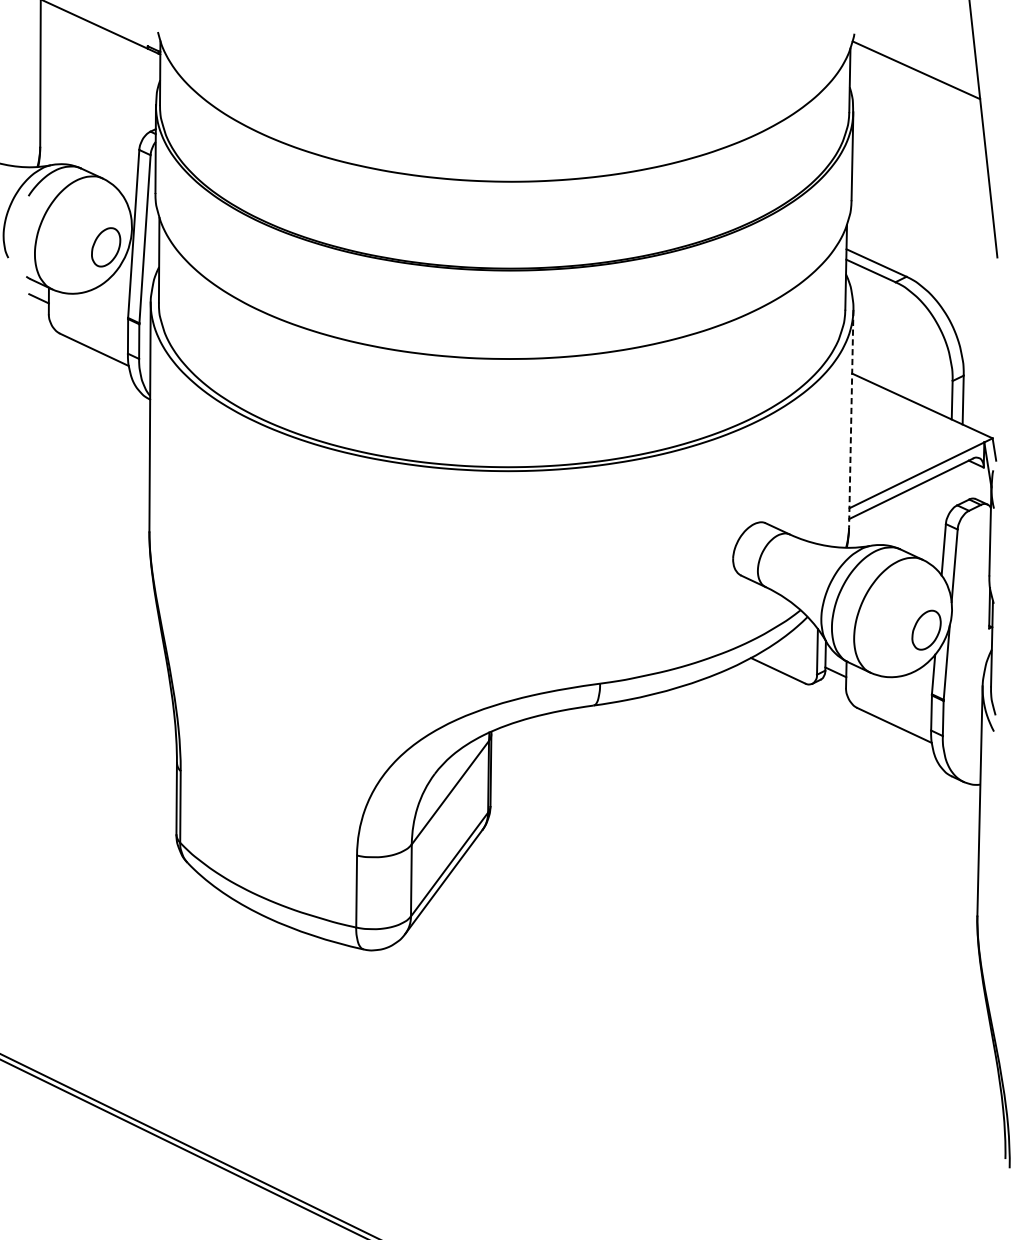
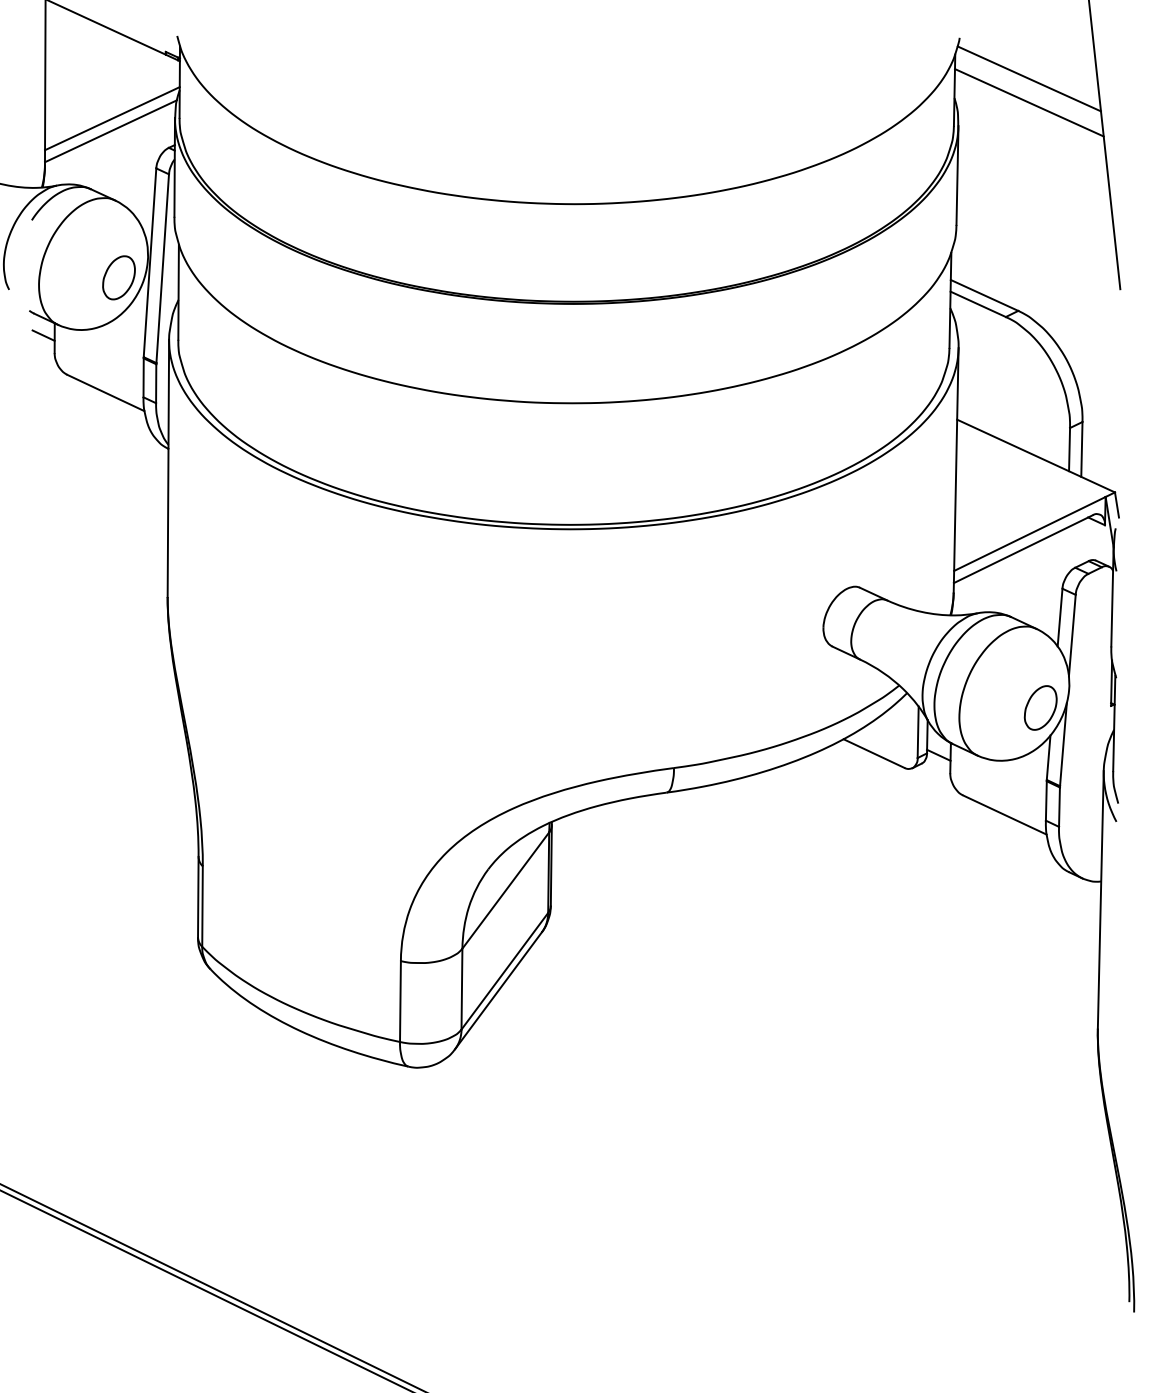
line: (916, 91) -> (1029, 102), added
line: (100, 105) -> (112, 118), added
line: (98, 117) -> (110, 131), added
line: (851, 418) -> (956, 470), dashed -> solid

